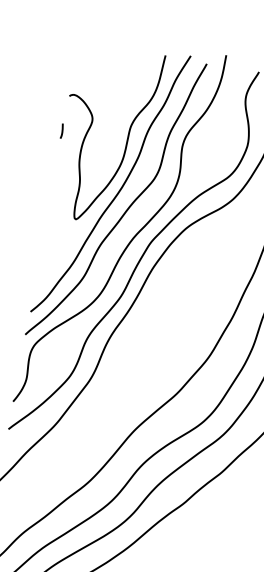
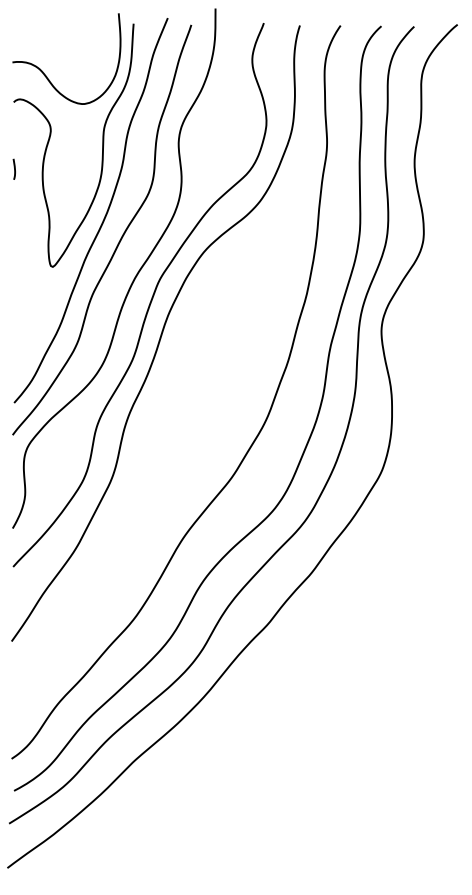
curve: (96, 82) -> (47, 76), added
line: (62, 130) -> (14, 168), moved

